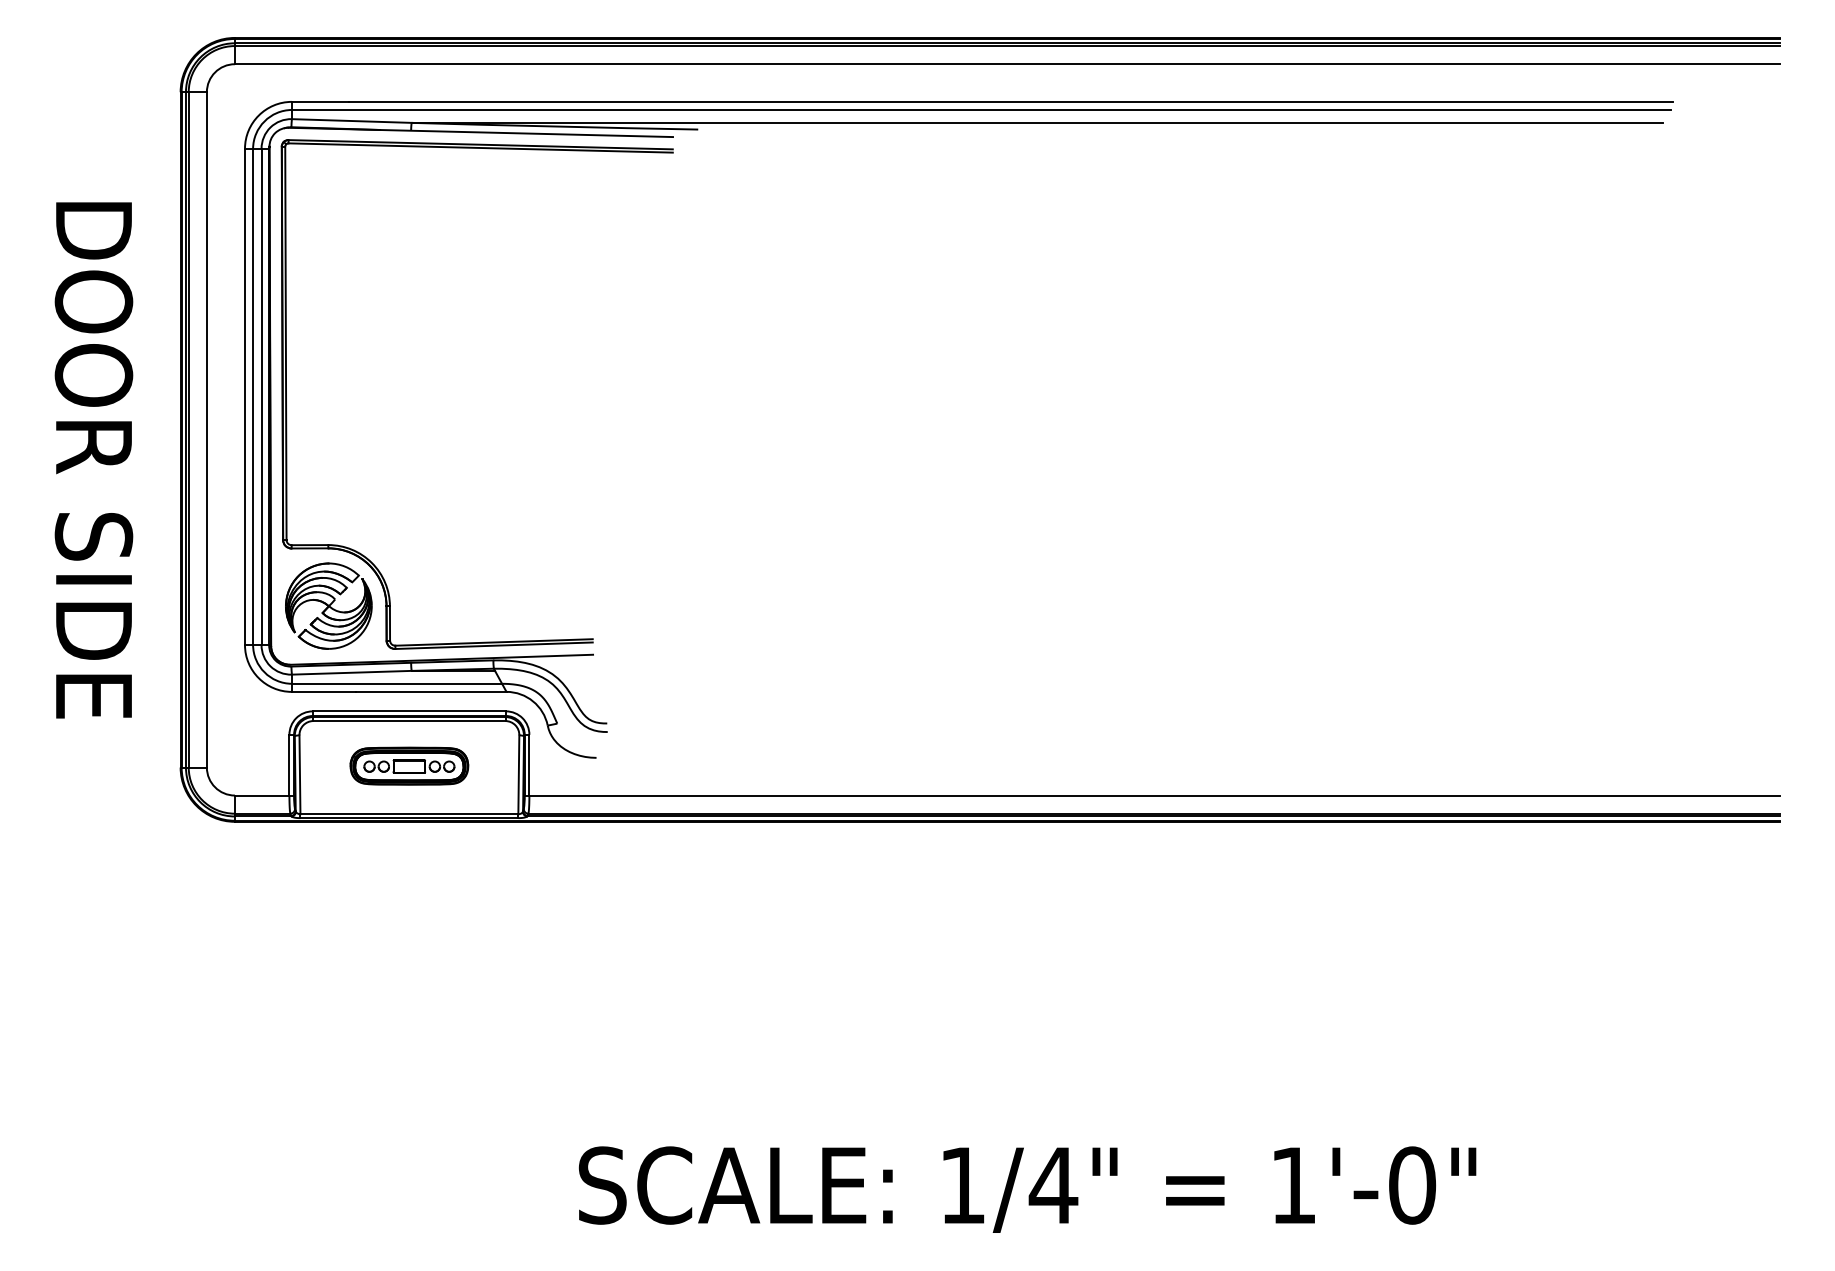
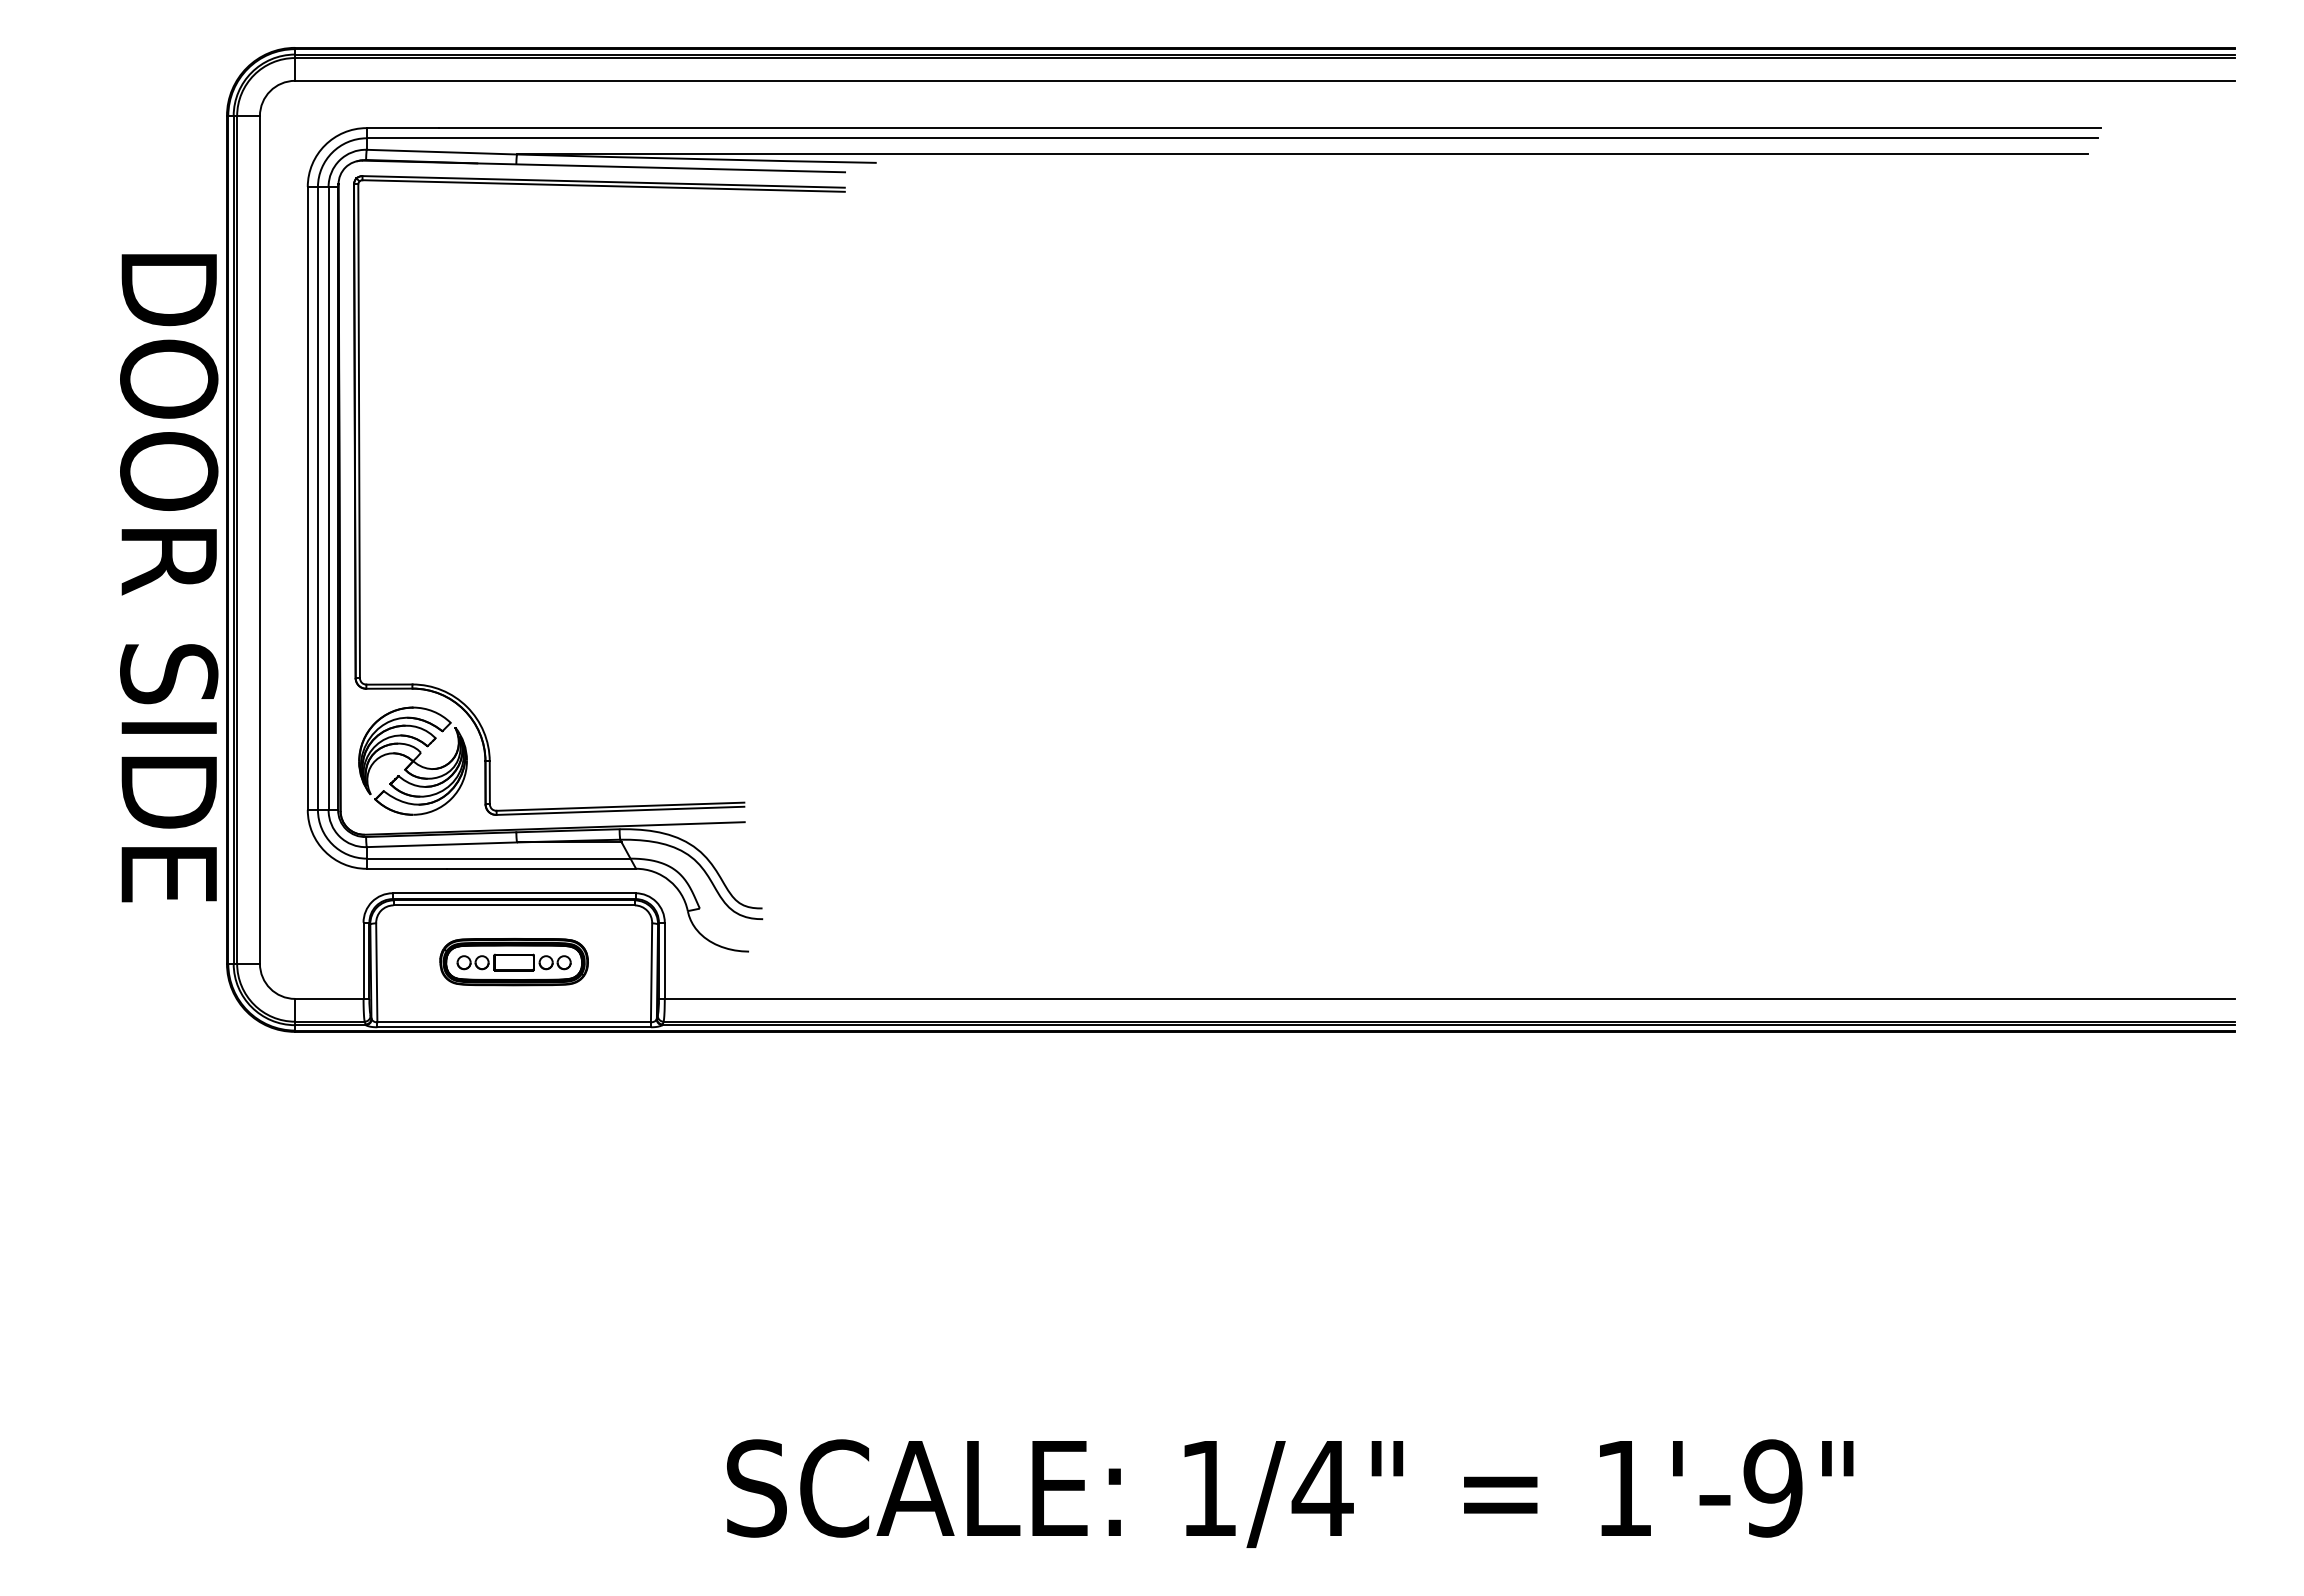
text: (94, 460) -> (169, 578), moved
text: (1411, 1185) -> (1772, 1488), 1'-0" -> 1'-9"

